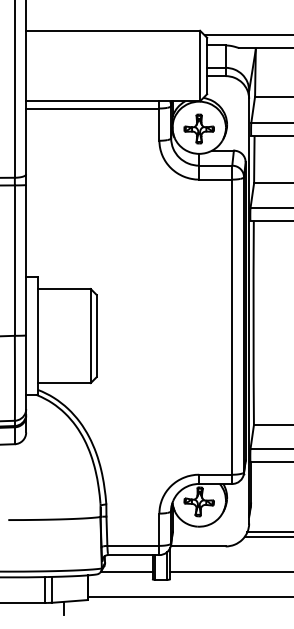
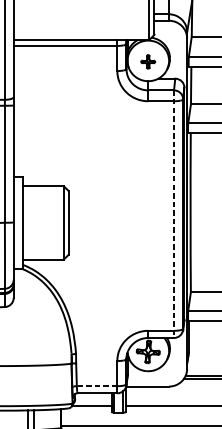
part: (198, 128) -> (147, 61), size x0.6
line: (232, 325) -> (174, 214), solid -> dashed
line: (132, 545) -> (96, 385), solid -> dashed

